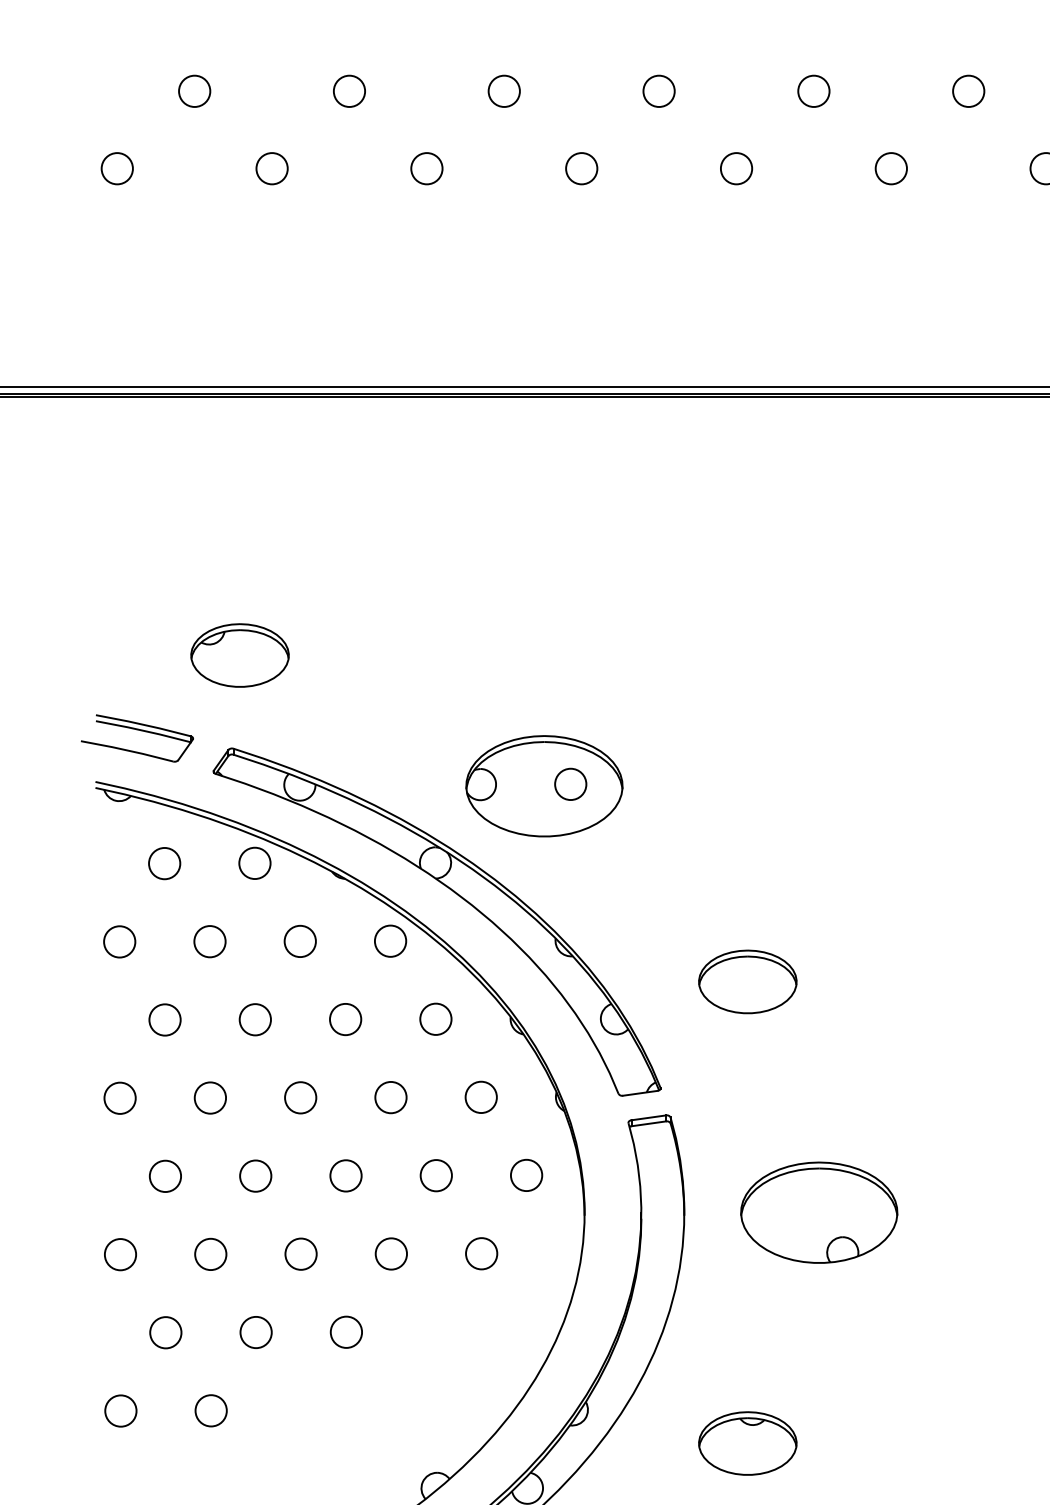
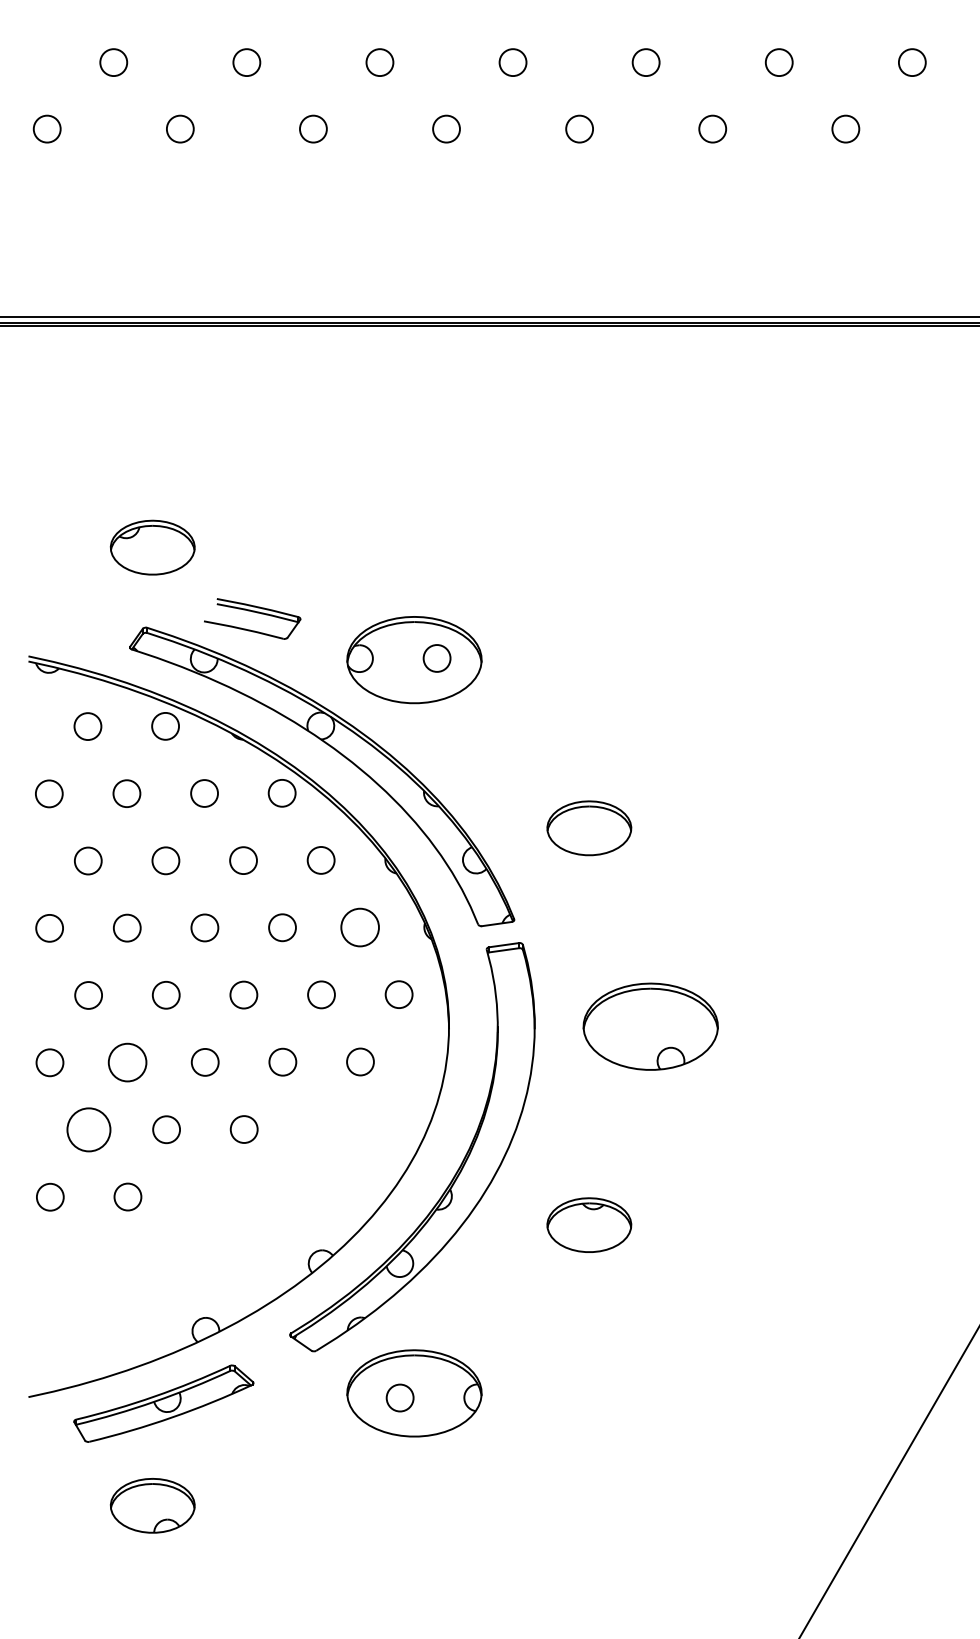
part: (137, 737) -> (252, 618), moved
circle: (480, 1097) -> (359, 927), size x1.4
circle: (210, 1254) -> (127, 1062), size x1.4
circle: (165, 1332) -> (88, 1129), size x1.6

